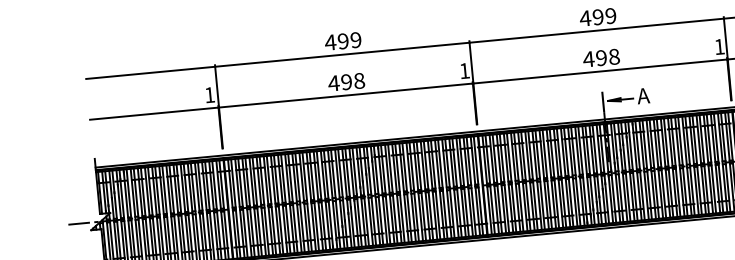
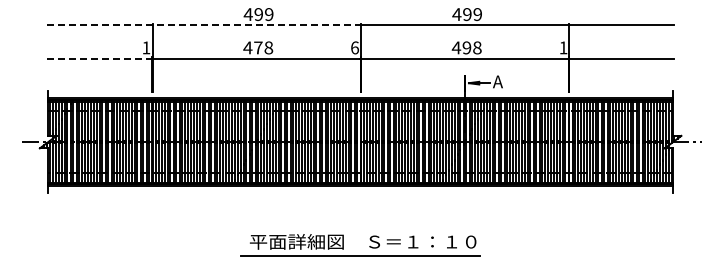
line: (278, 61) -> (204, 25), solid -> dashed
text: (464, 70) -> (354, 47), 1 -> 6
text: (346, 81) -> (258, 47), 498 -> 478
line: (153, 113) -> (99, 58), solid -> dashed

